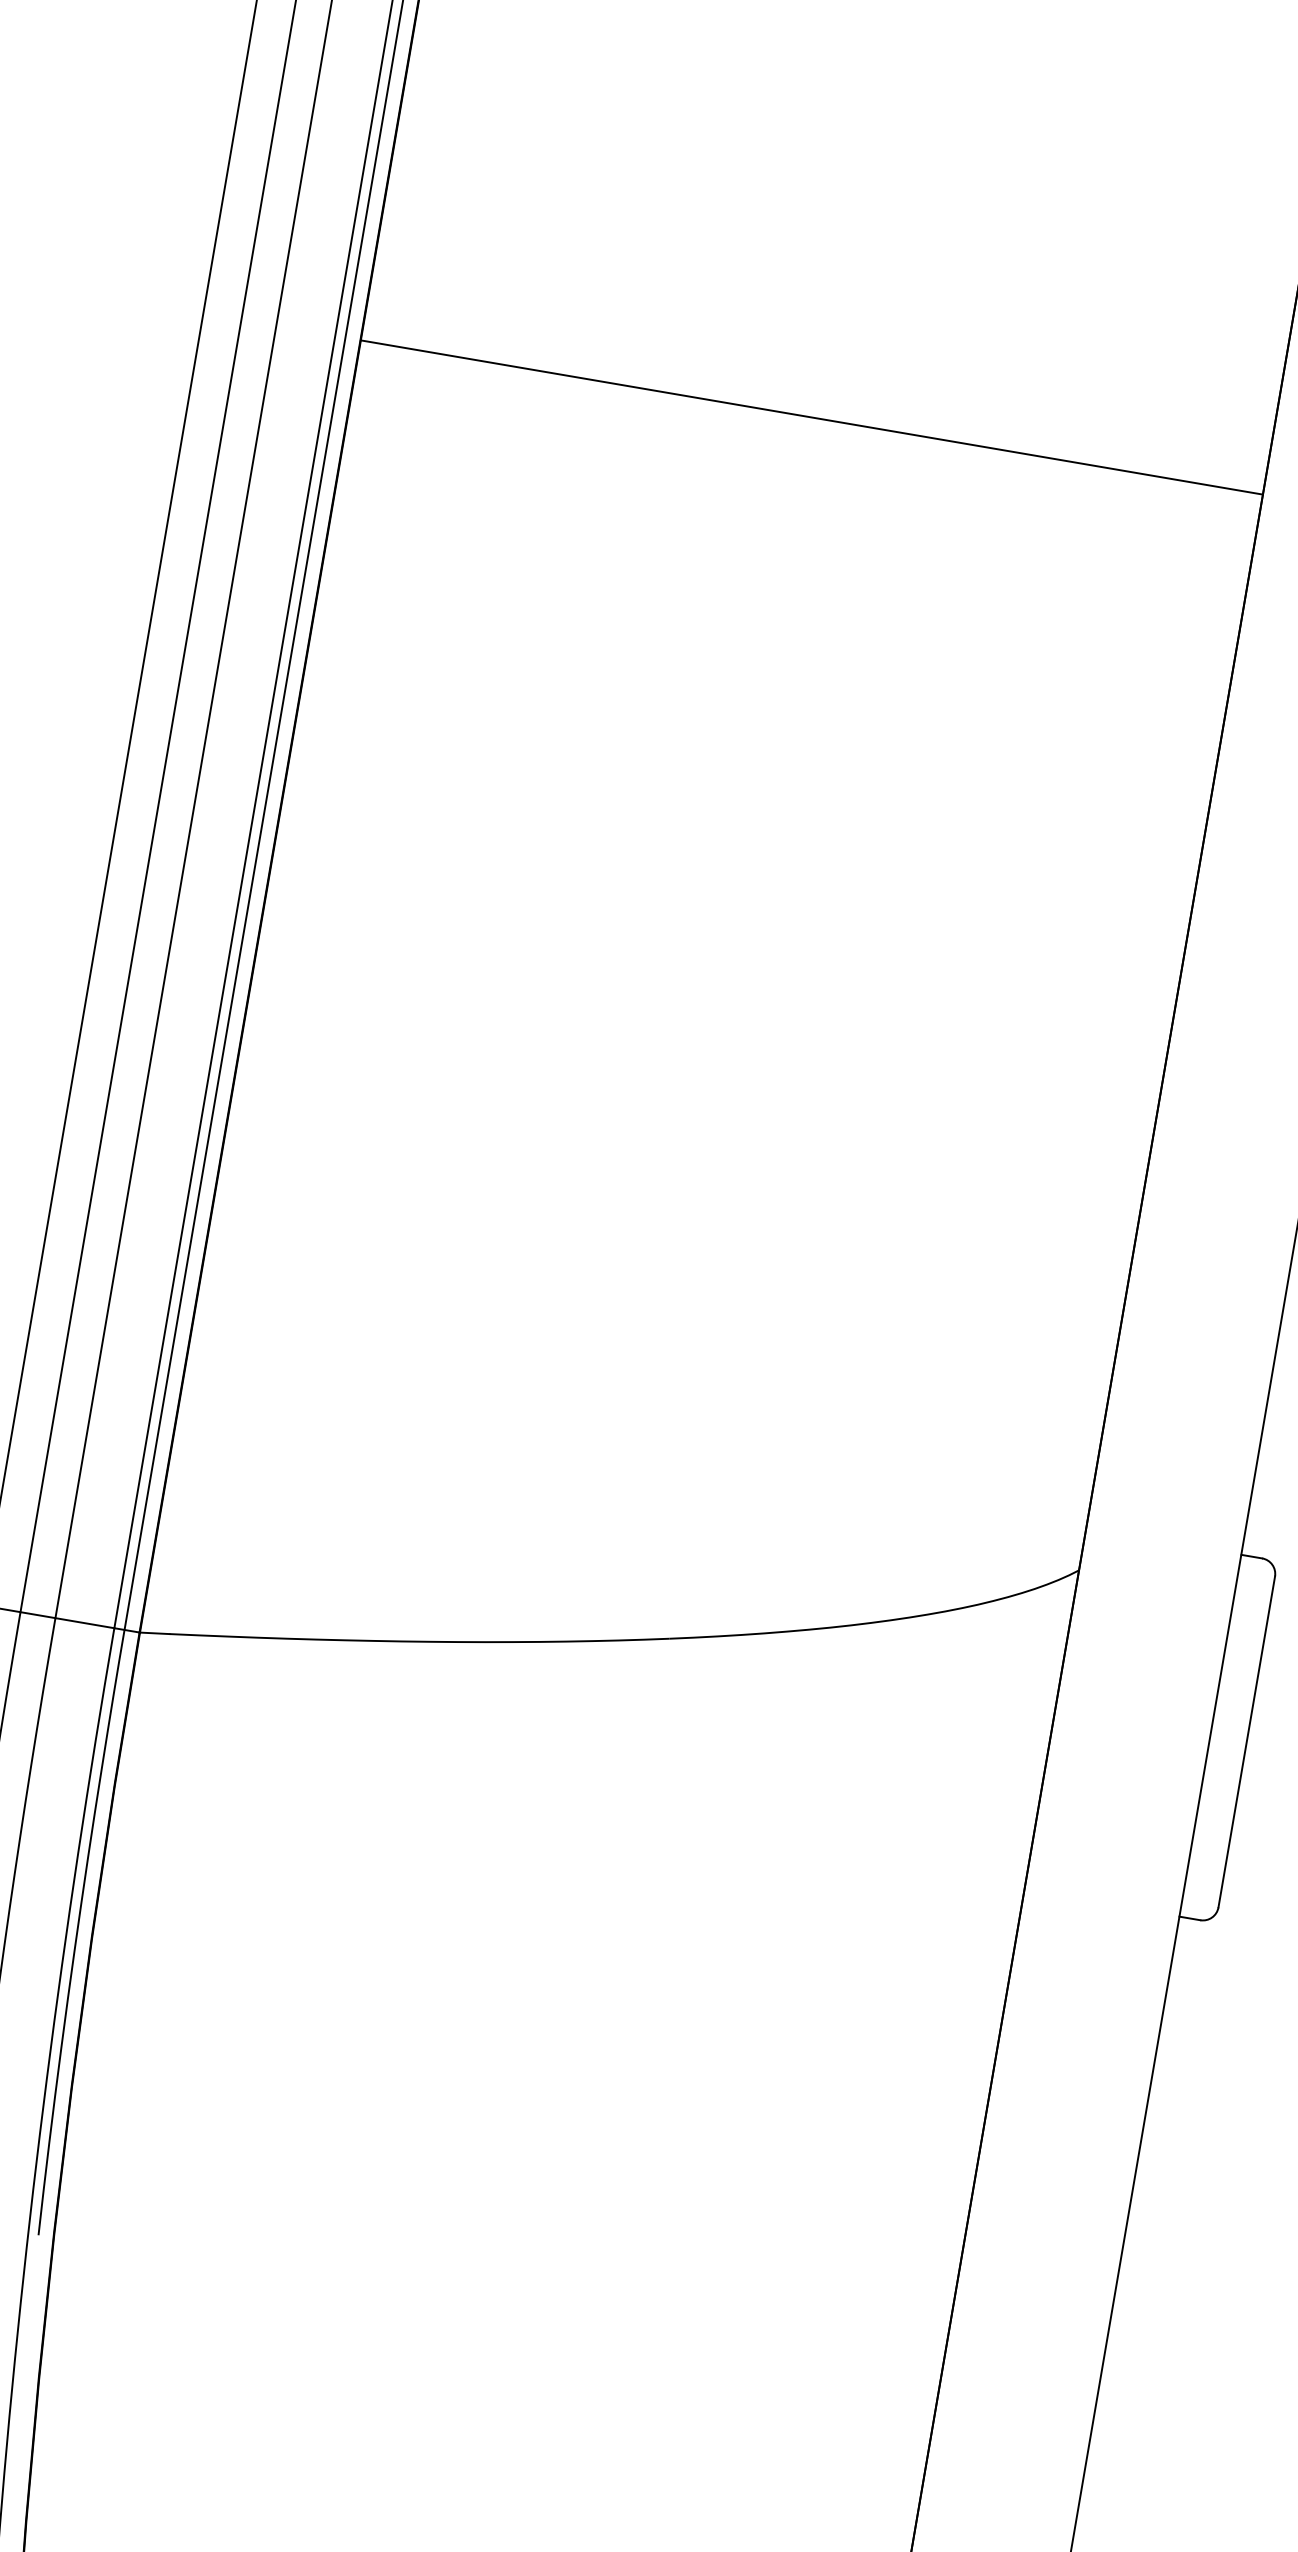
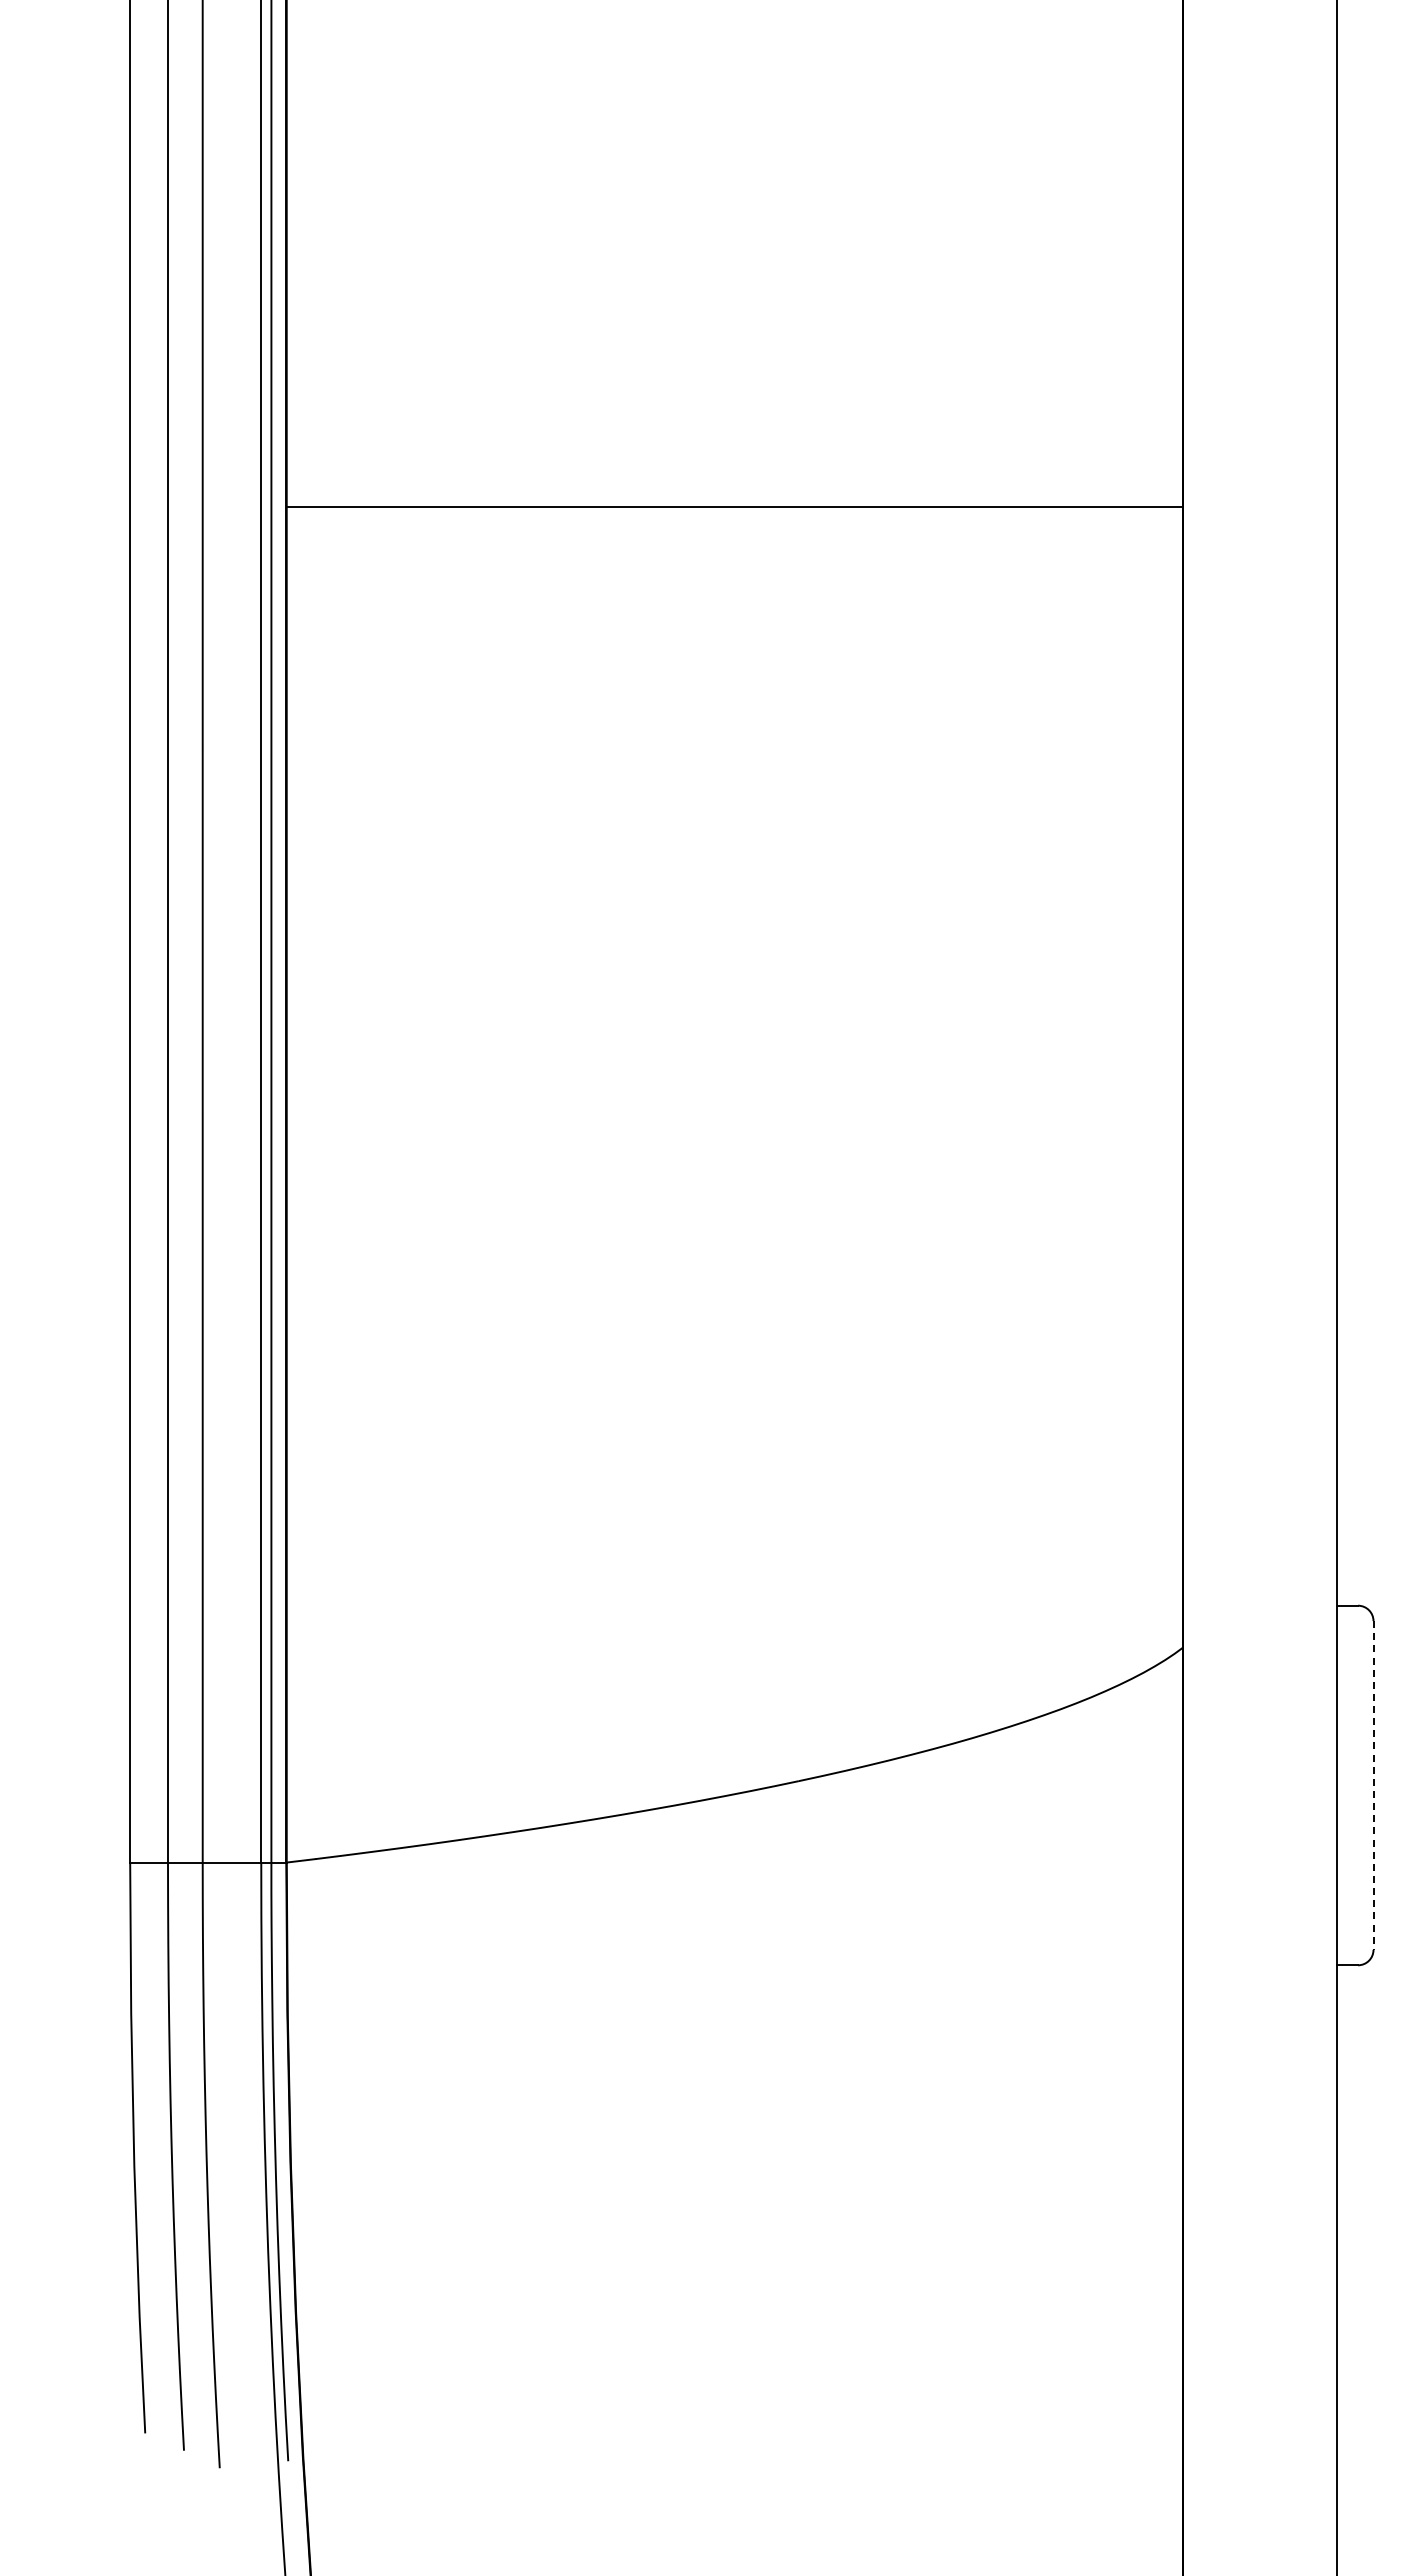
line: (811, 417) -> (734, 507), moved
line: (1246, 1742) -> (1373, 1786), solid -> dashed

